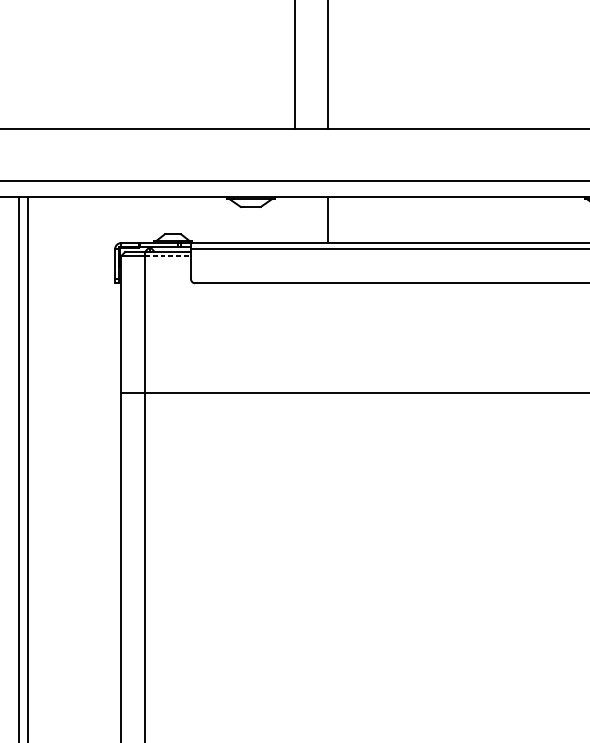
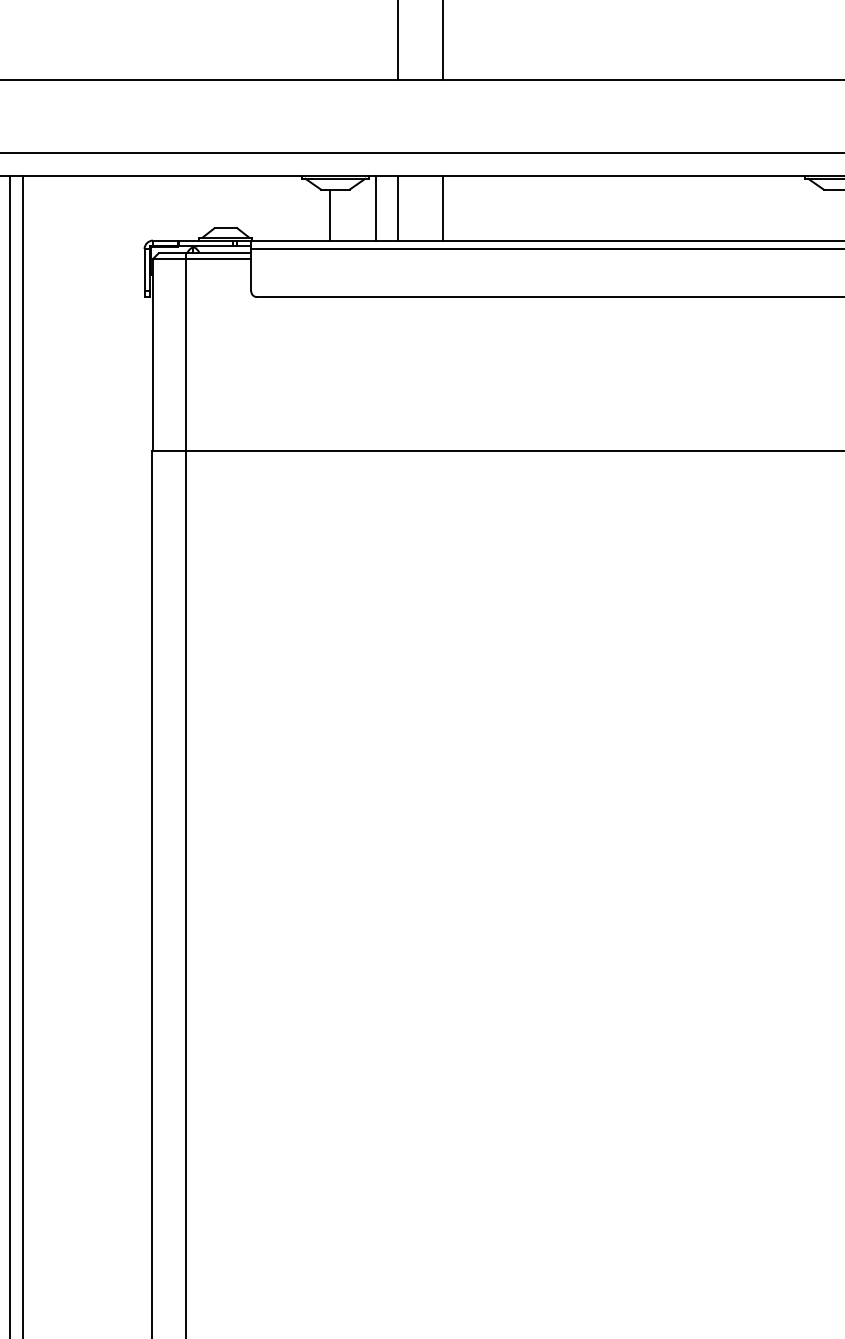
line: (279, 219) -> (375, 207), added
line: (295, 219) -> (398, 207), added
line: (247, 224) -> (330, 214), added
line: (168, 255) -> (219, 258), dashed -> solid

